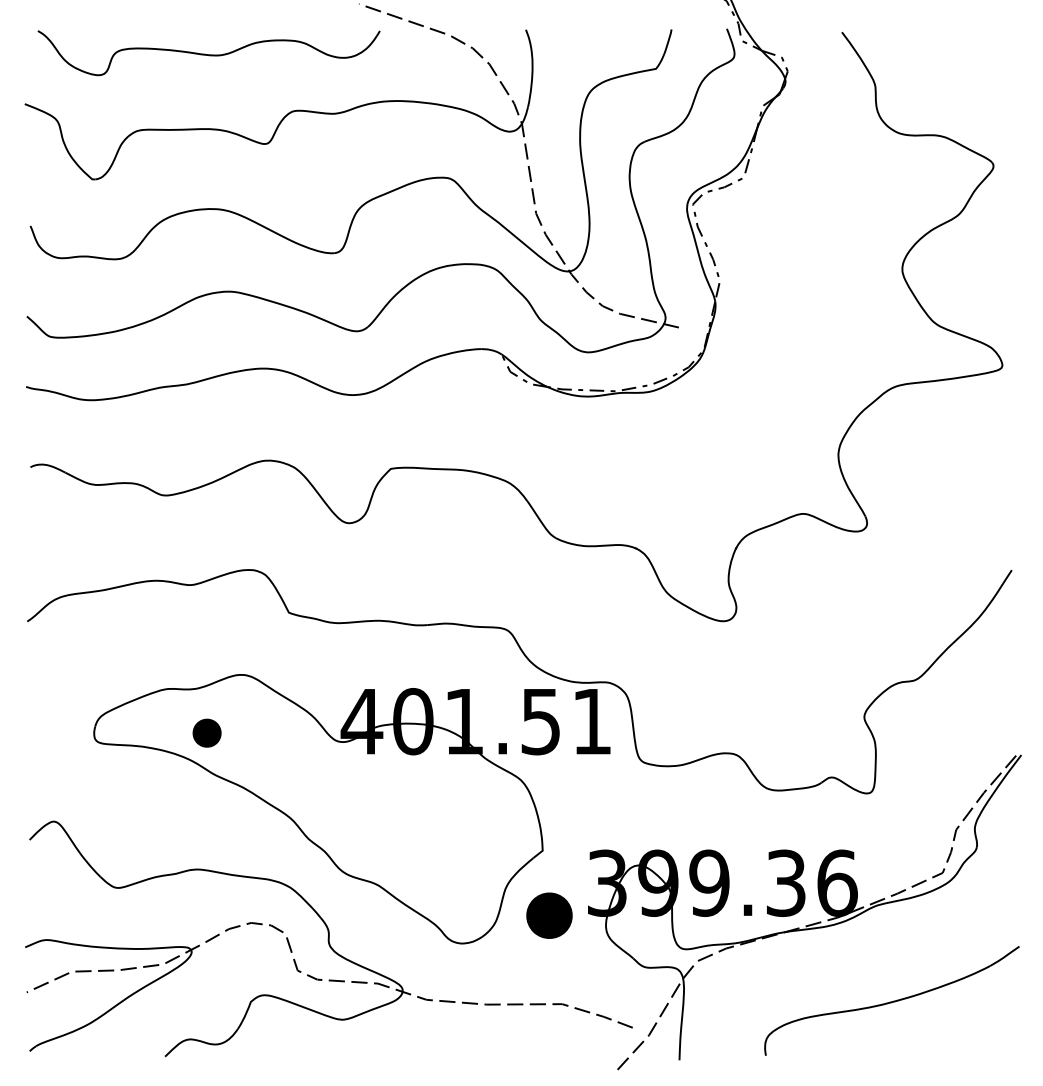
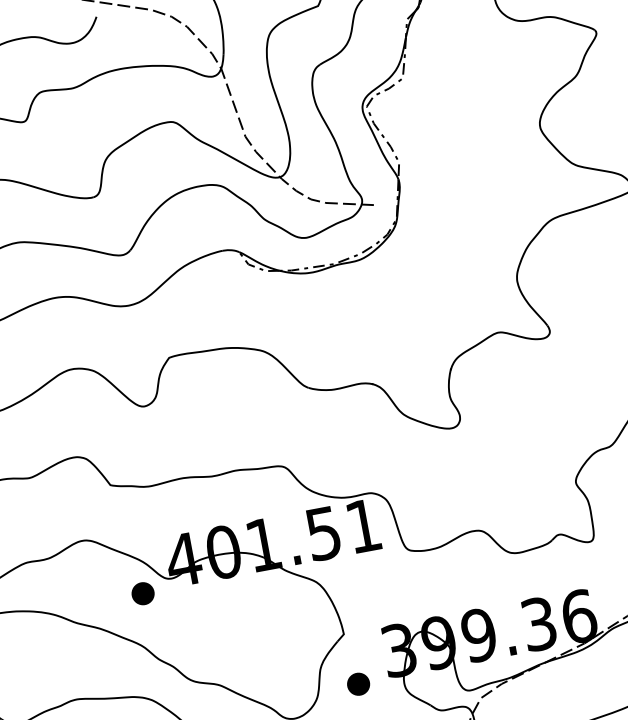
part: (206, 732) -> (142, 593), moved
part: (548, 915) -> (357, 684), size x0.62

